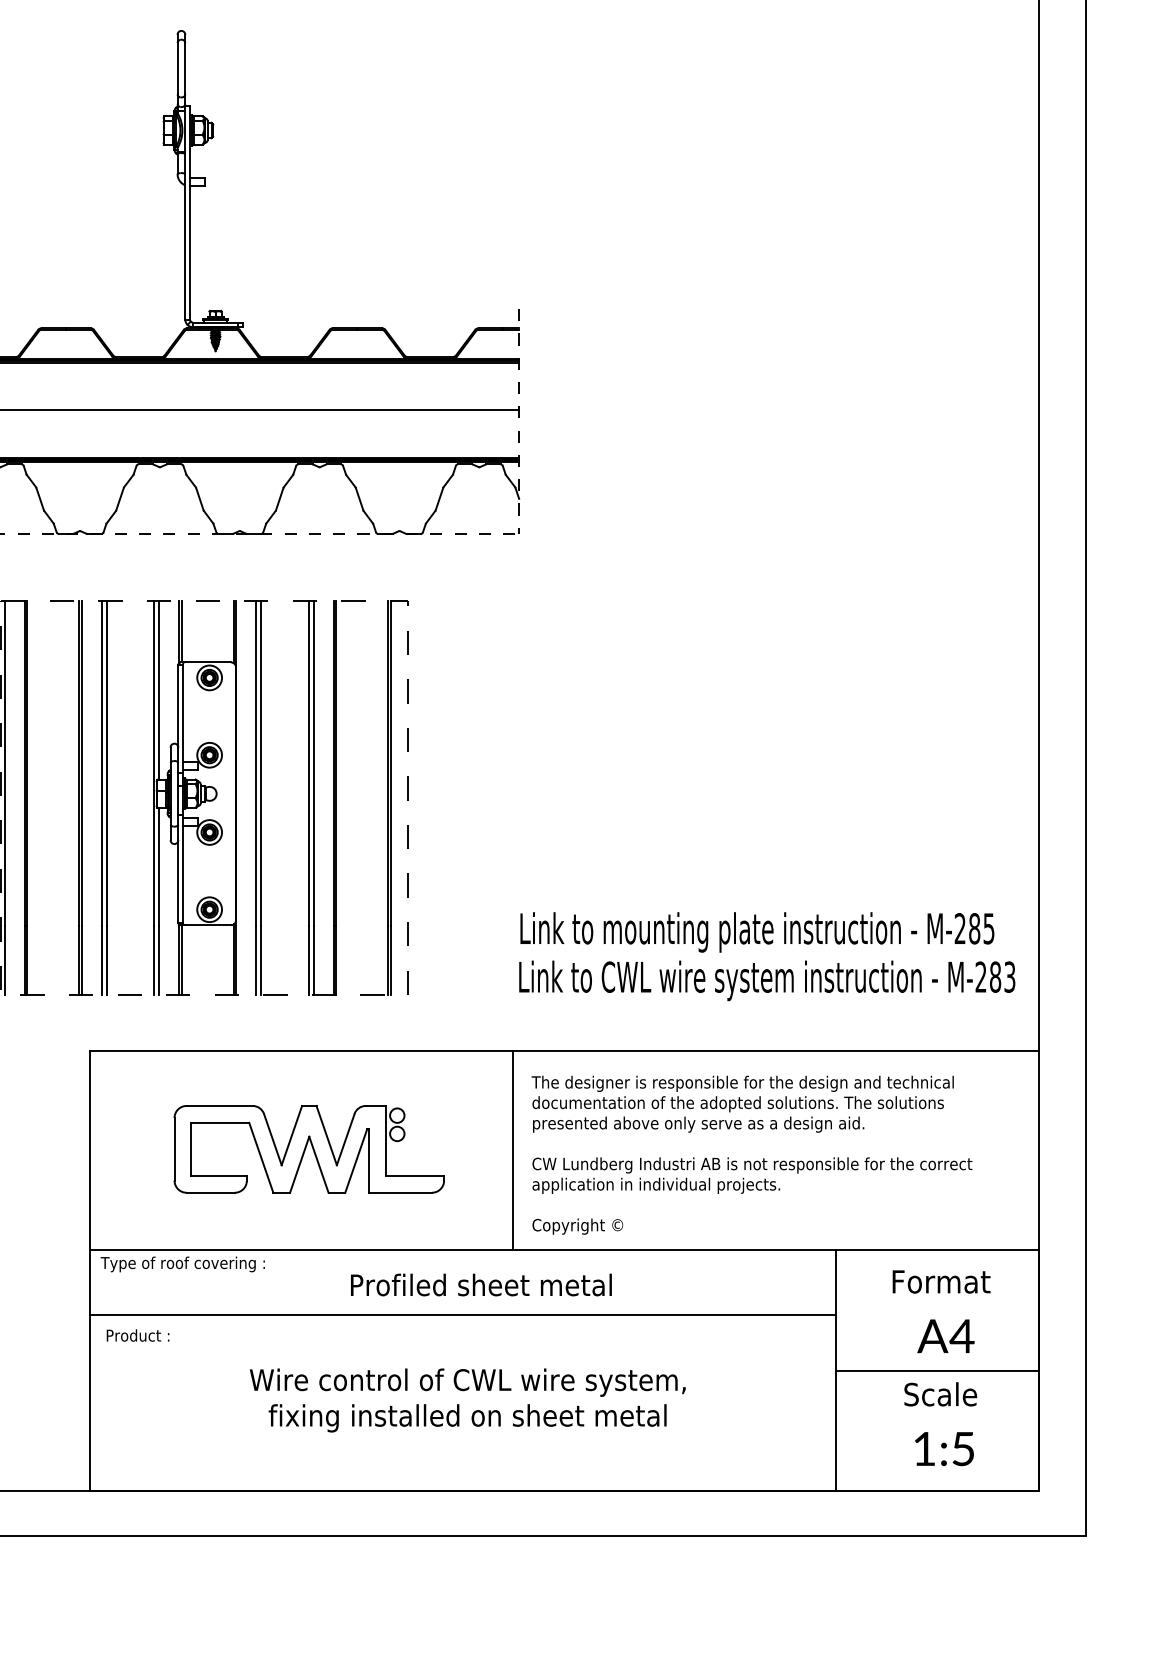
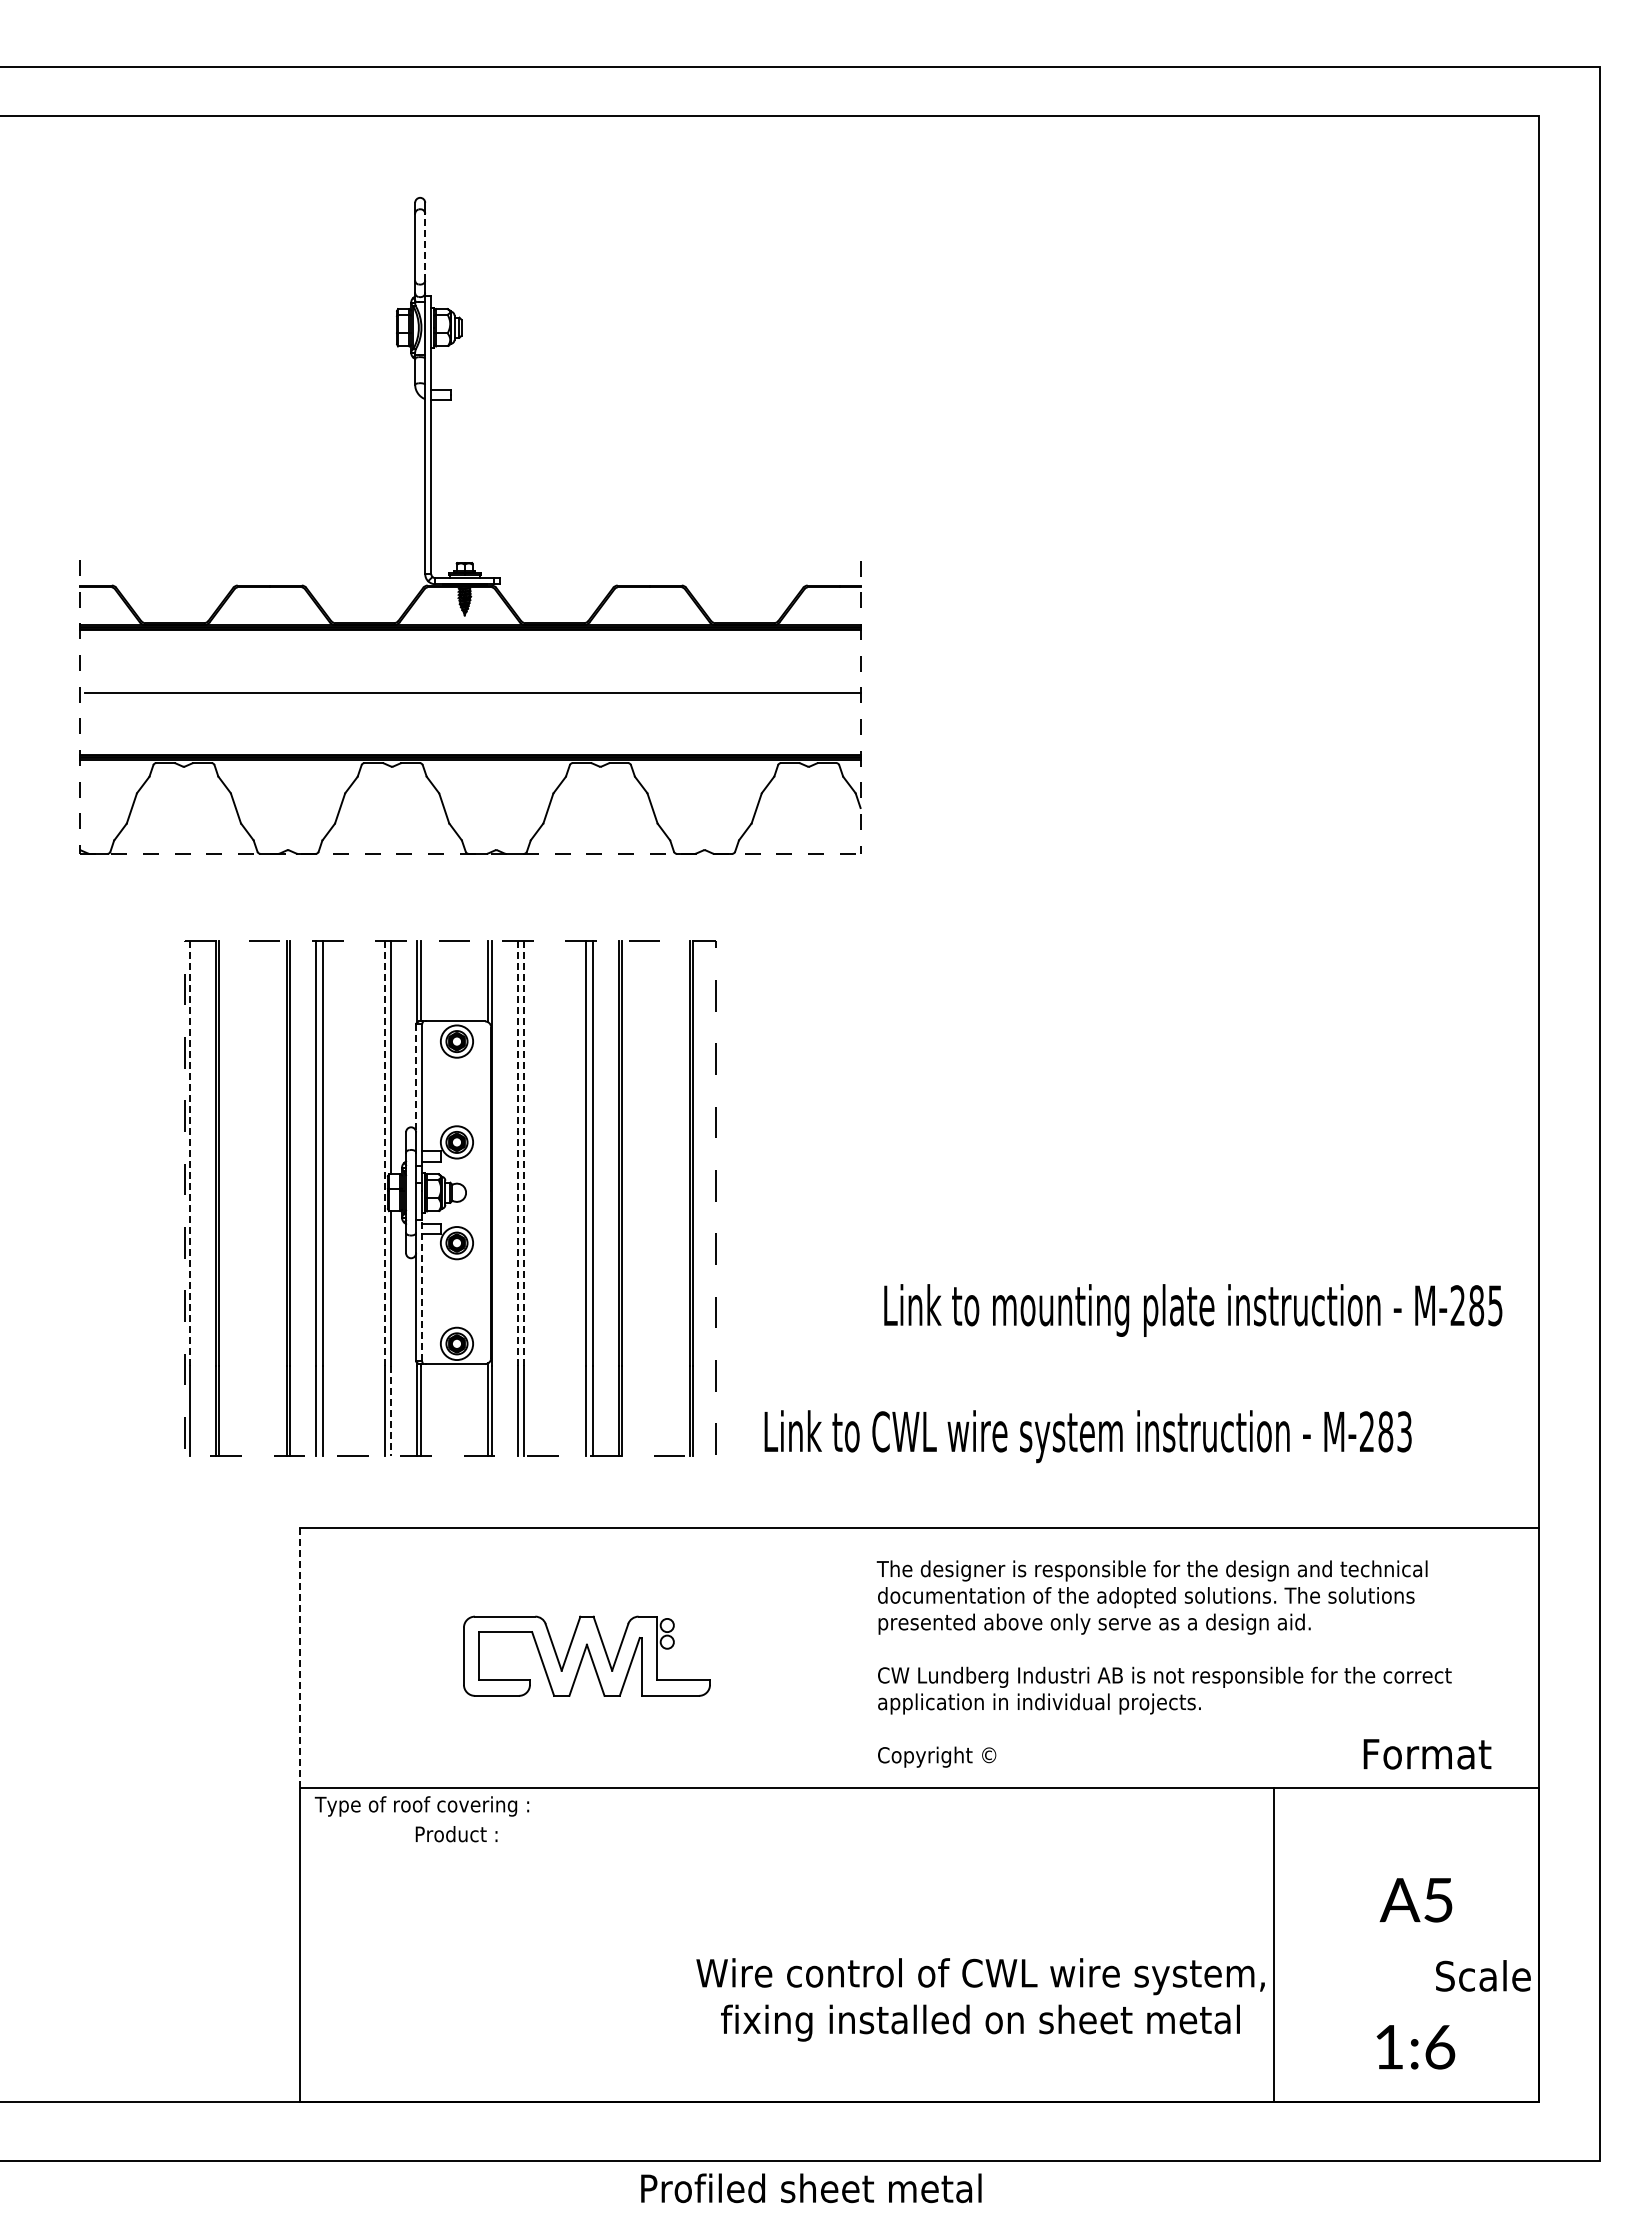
line: (185, 69) -> (425, 247), solid -> dashed
line: (178, 706) -> (416, 1078), solid -> dashed
line: (4, 762) -> (189, 1152), solid -> dashed
line: (154, 762) -> (384, 1152), solid -> dashed
line: (256, 762) -> (517, 1152), solid -> dashed
line: (261, 762) -> (524, 1152), solid -> dashed
line: (183, 868) -> (422, 1290), solid -> dashed
text: (757, 932) -> (1193, 1310), moved
line: (159, 961) -> (391, 1411), solid -> dashed
text: (766, 980) -> (1087, 1436), moved
part: (308, 1148) -> (586, 1655), size x0.7
line: (89, 1150) -> (300, 1658), solid -> dashed
line: (512, 1150) -> (852, 1657), removed
text: (941, 1282) -> (1427, 1754), moved
text: (481, 1285) -> (811, 2188), moved
line: (462, 1315) -> (786, 1872), removed
text: (137, 1335) -> (456, 1834), moved
text: (961, 1336) -> (1437, 1900), A4 -> A5
line: (937, 1370) -> (1406, 1944), removed
text: (940, 1394) -> (1483, 1975), moved
text: (467, 1400) -> (980, 1999), moved
text: (963, 1449) -> (1440, 2047), 1:5 -> 1:6

